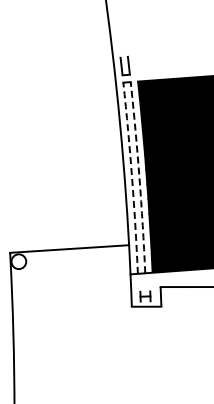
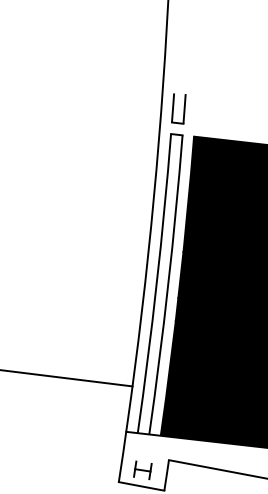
arc: (139, 177) -> (168, 285), dashed -> solid
arc: (132, 178) -> (157, 284), dashed -> solid

